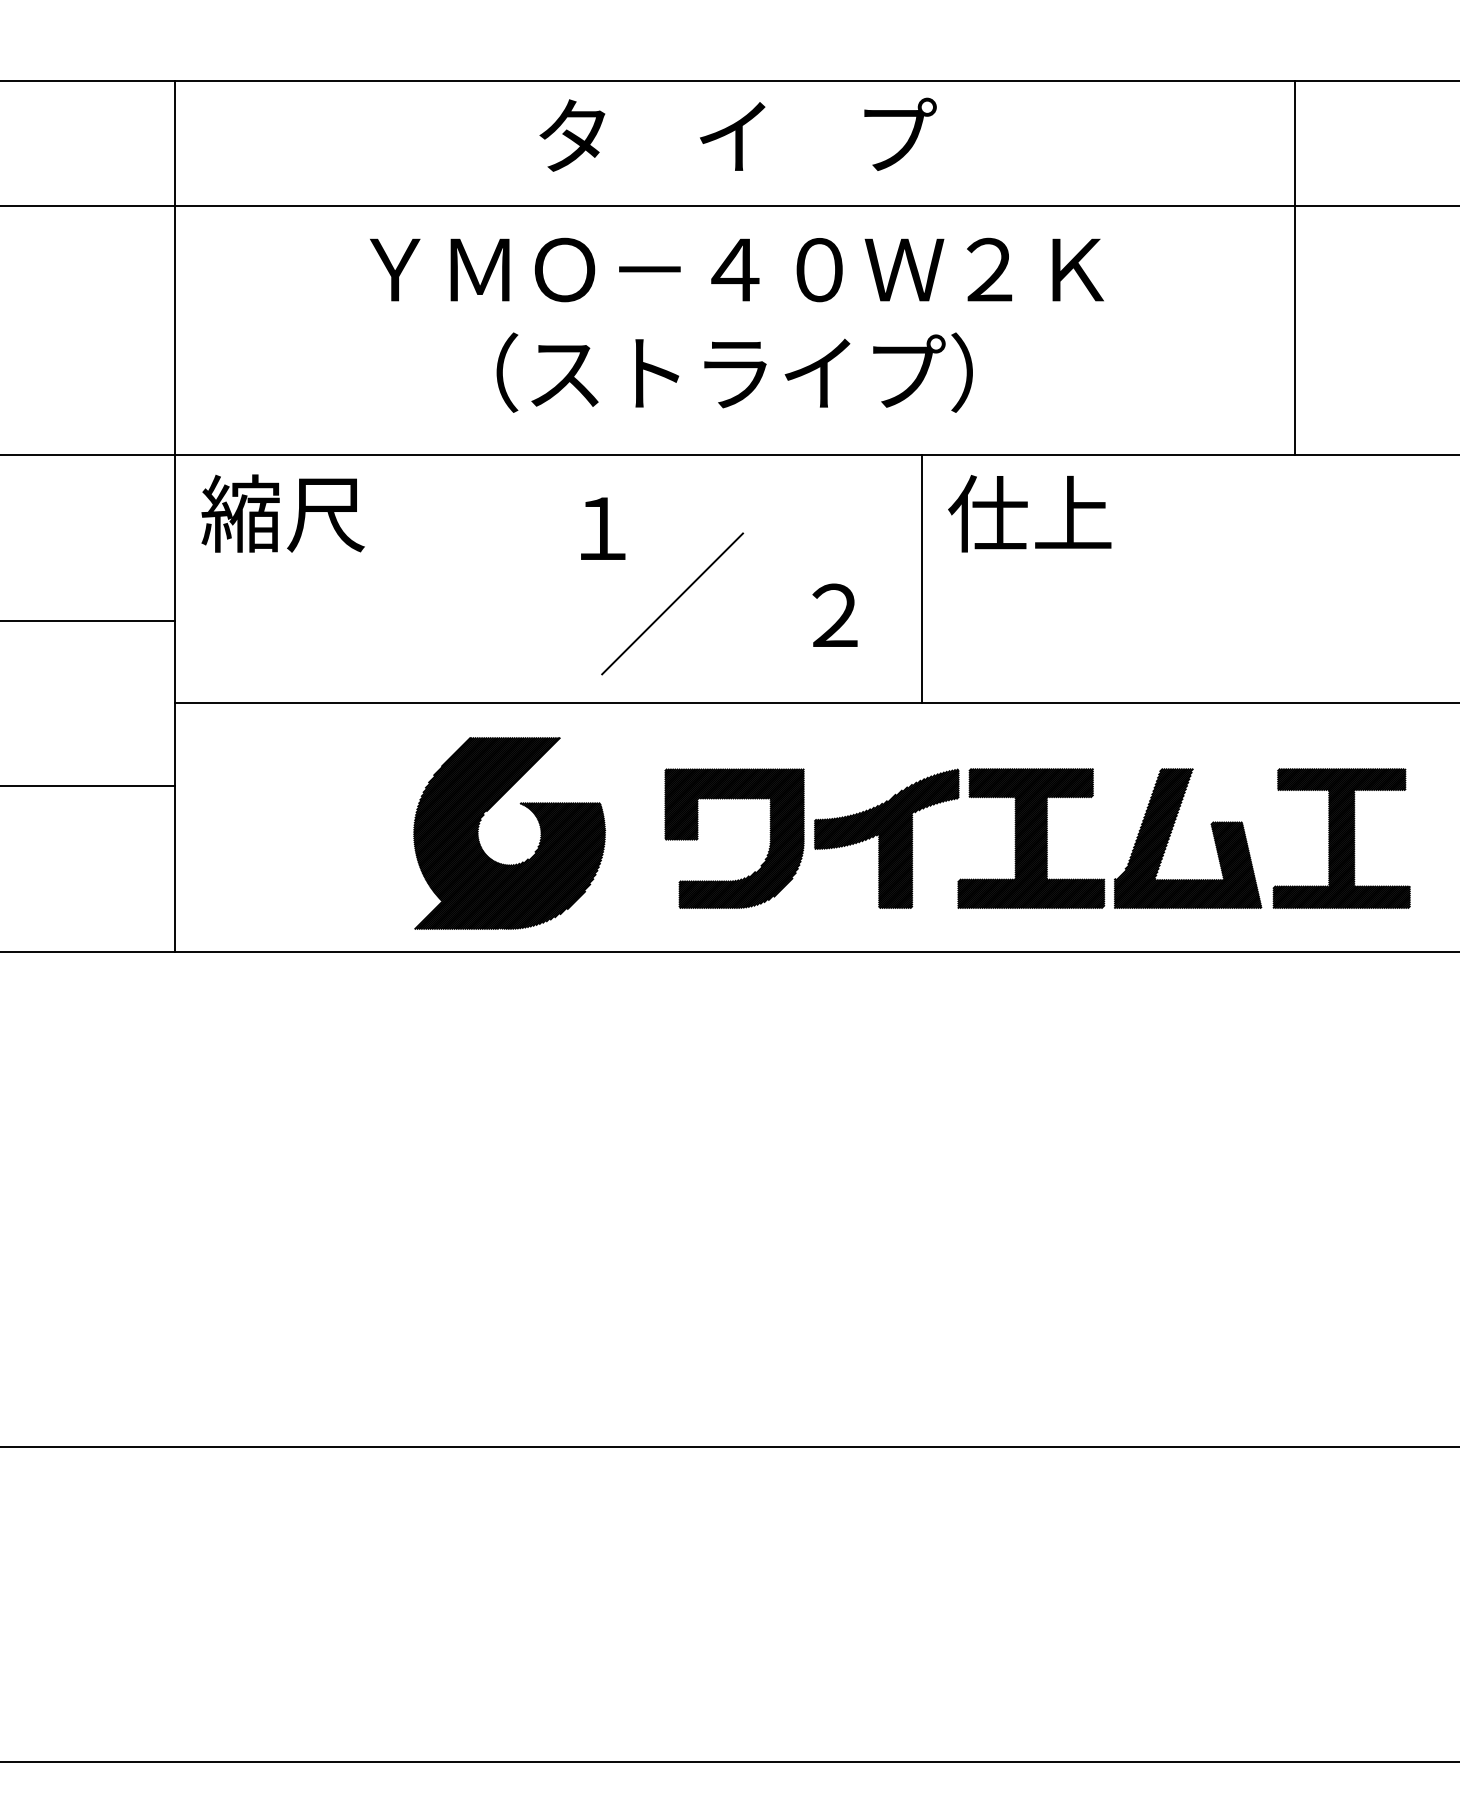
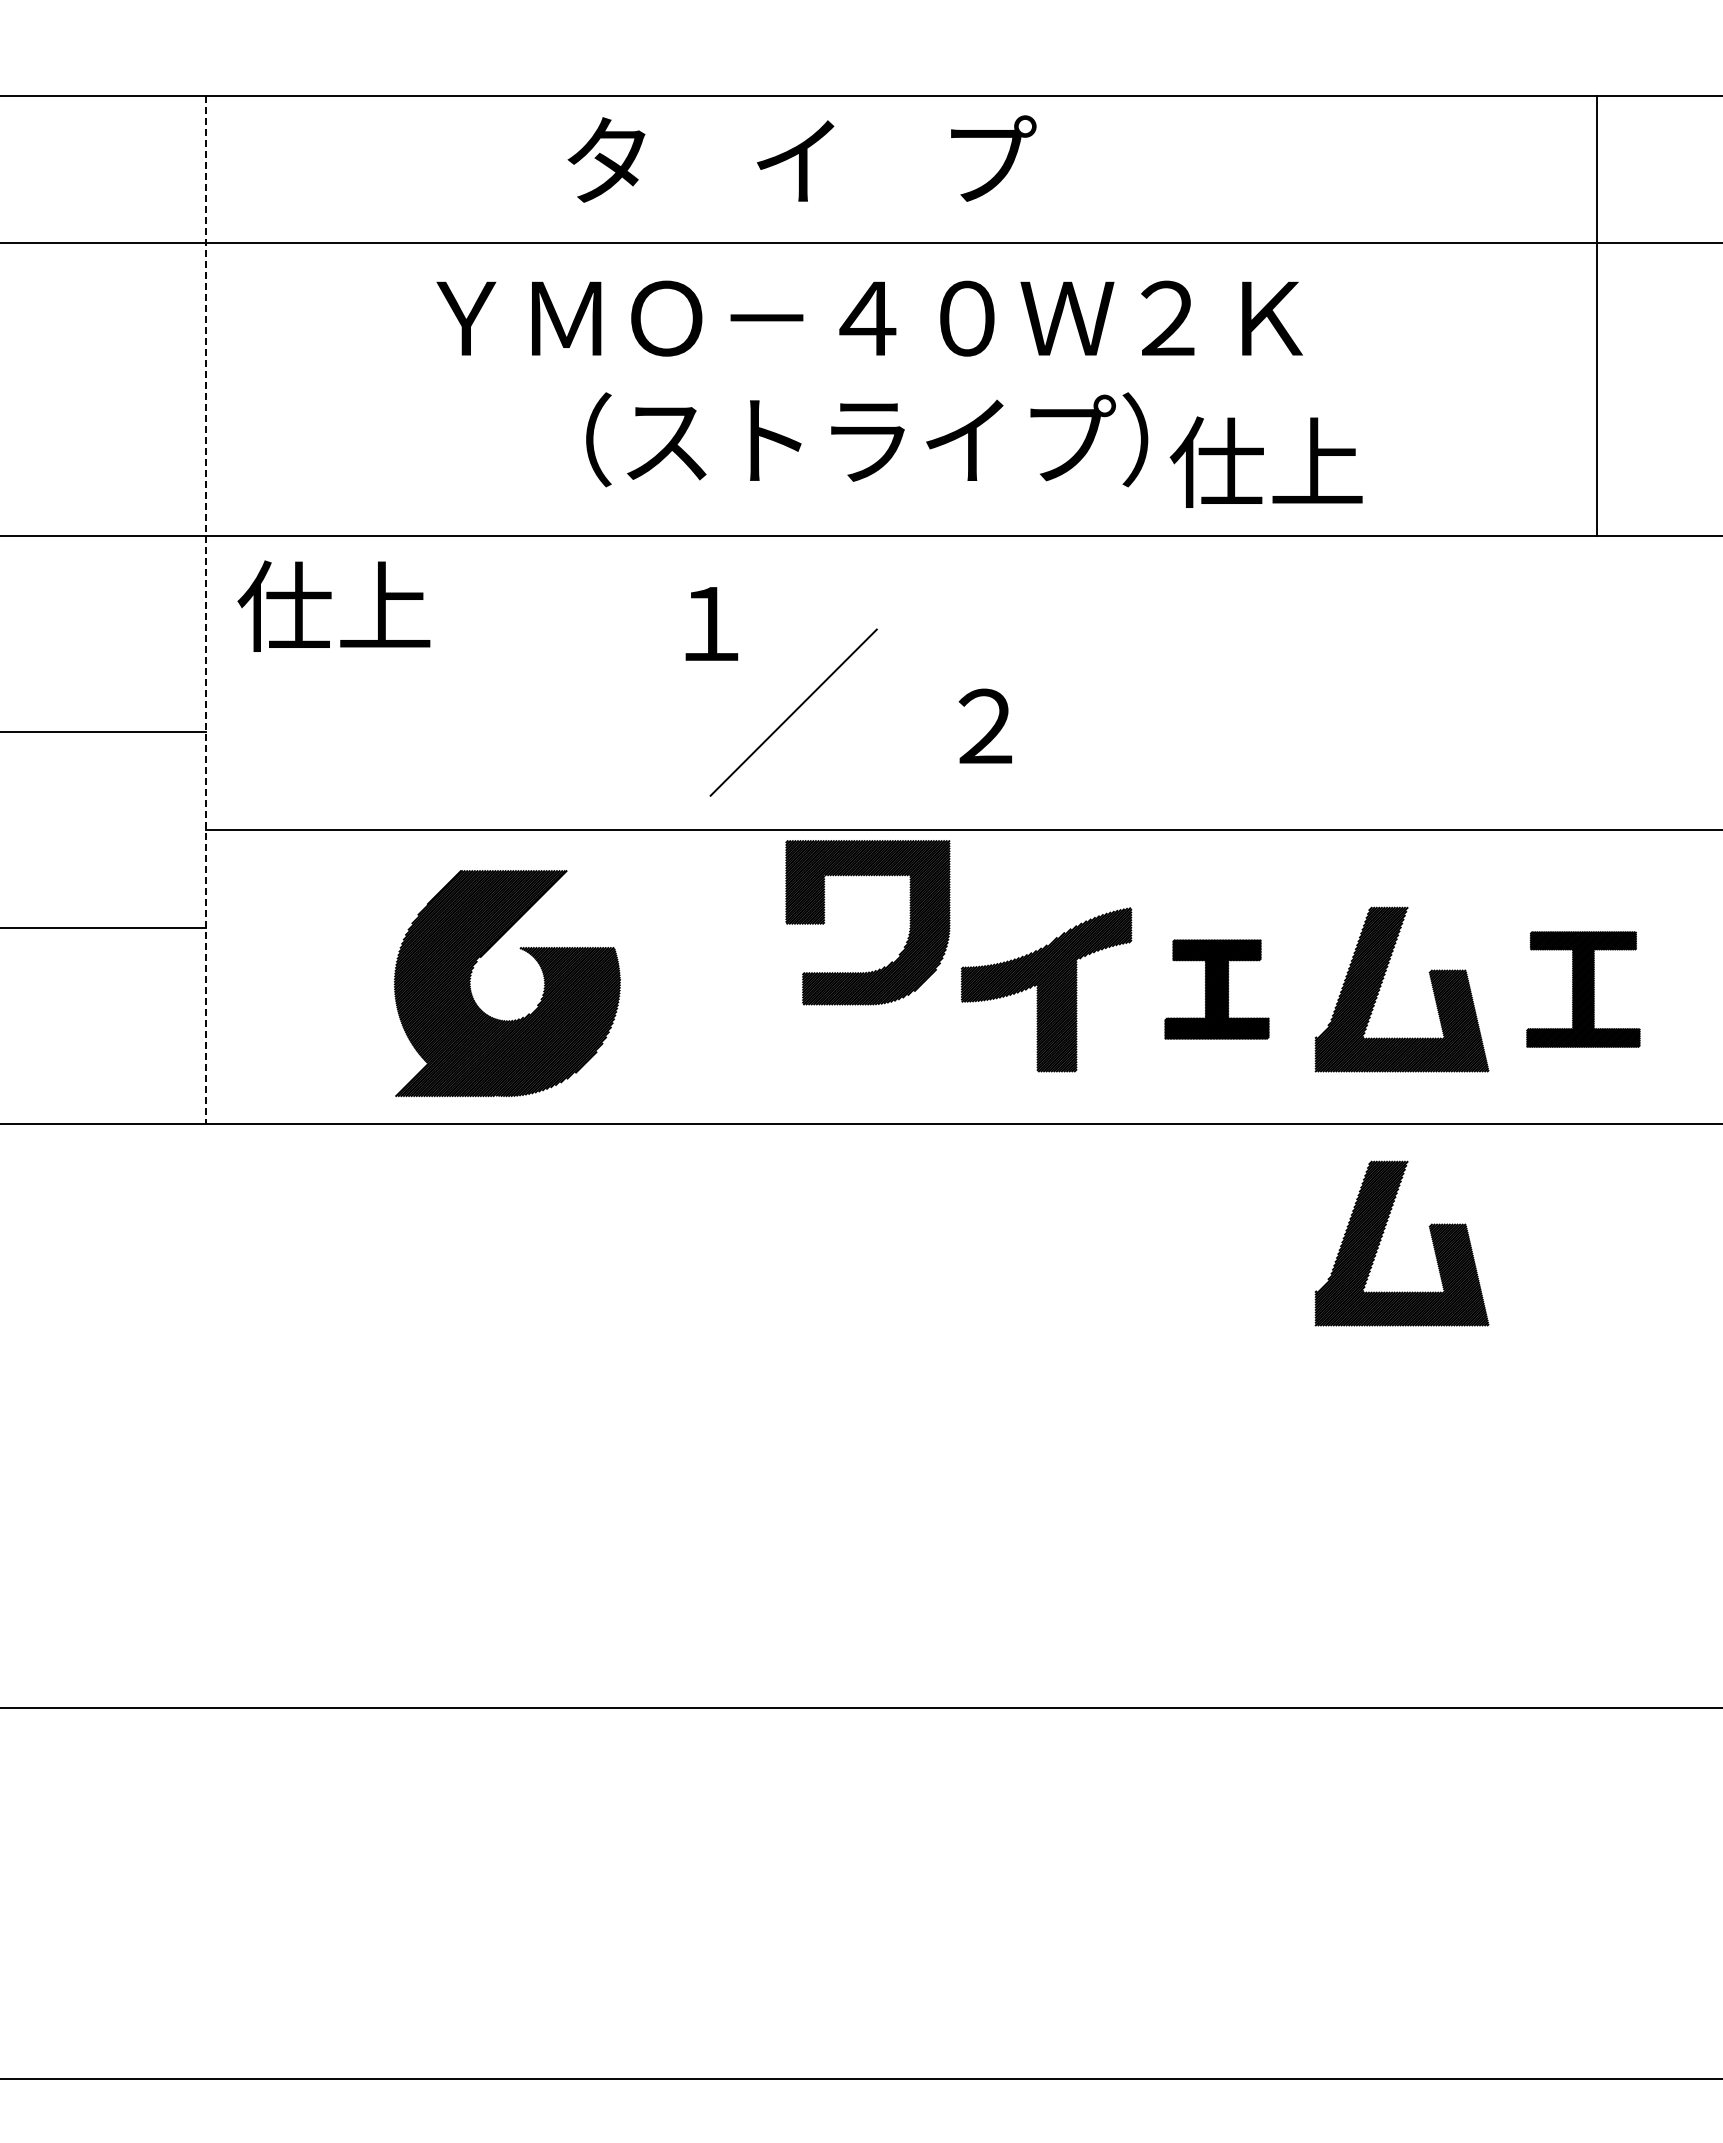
text: (737, 134) -> (801, 158), moved
line: (1295, 267) -> (1597, 315), moved
text: (282, 513) -> (333, 605), 縮尺 -> 仕上
text: (1029, 513) -> (1265, 461), moved
line: (174, 517) -> (206, 610), solid -> dashed
line: (921, 579) -> (1087, 683), removed
part: (479, 829) -> (471, 978), moved
part: (698, 838) -> (825, 922), moved
part: (1030, 838) -> (1216, 989), size x0.6
part: (1341, 838) -> (1583, 989), size x0.7
part: (1171, 1048) -> (1382, 1237), added

